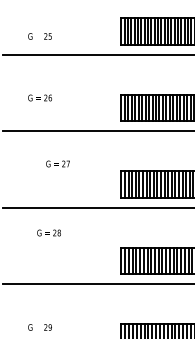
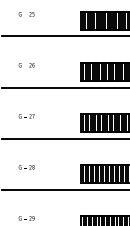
text: (39, 36) -> (26, 14), moved
text: (57, 164) -> (26, 116), moved
text: (48, 233) -> (26, 167), moved

